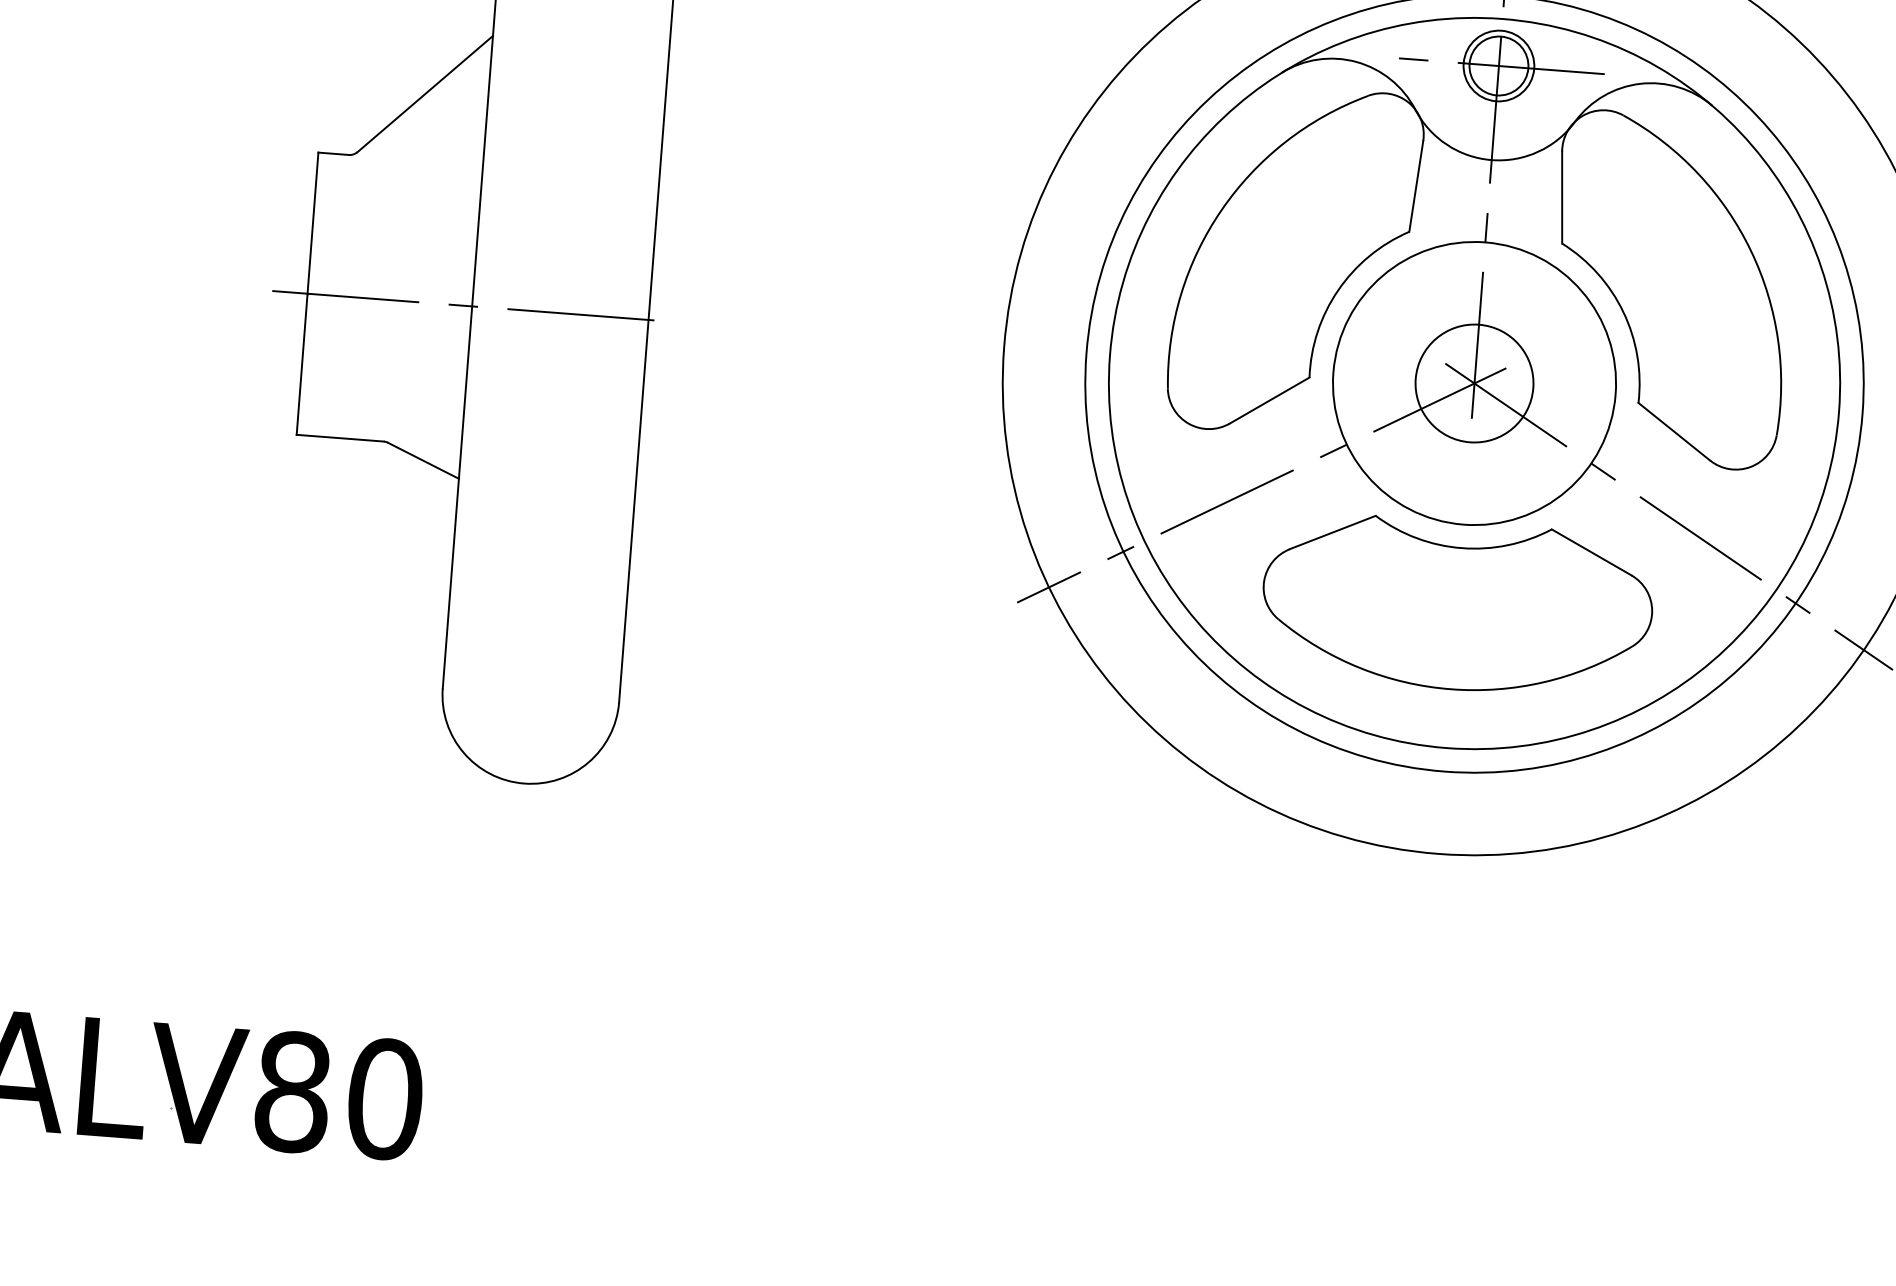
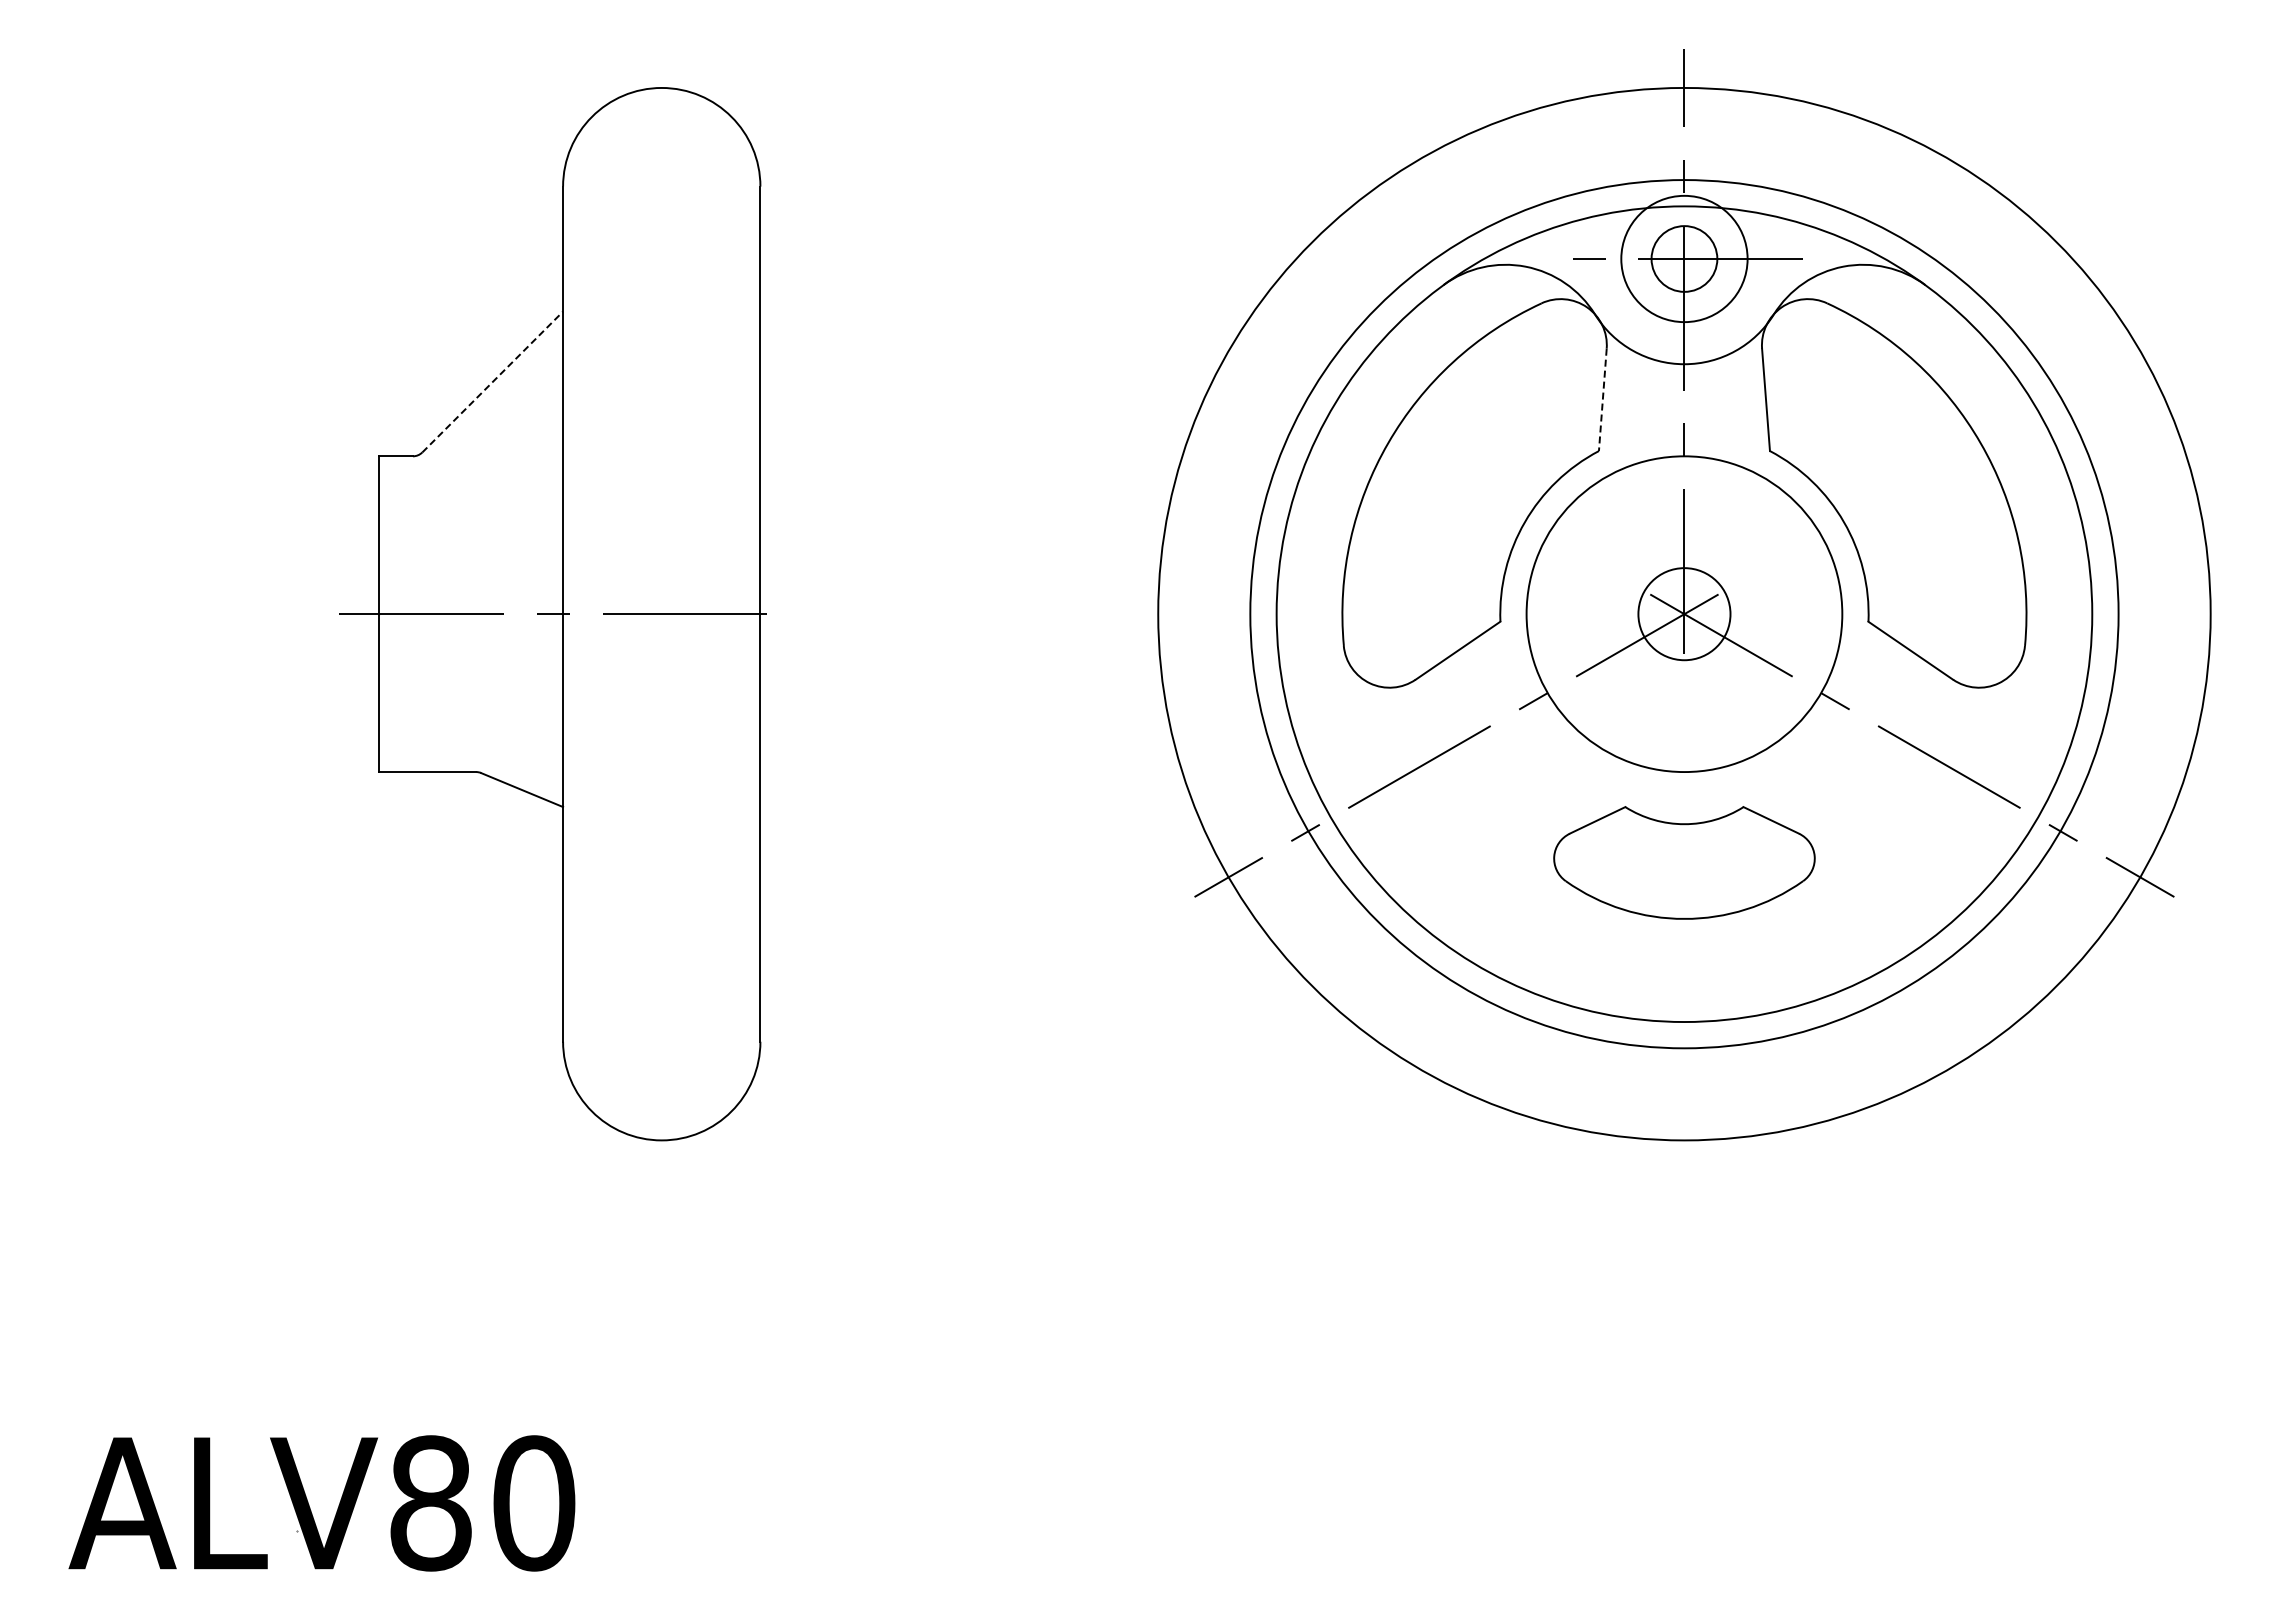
circle: (1499, 65) -> (1684, 258), size x1.6
line: (425, 94) -> (492, 382), solid -> dashed
line: (1415, 186) -> (1602, 400), solid -> dashed
circle: (1474, 382) -> (1684, 613), size x0.7
part: (1457, 605) -> (1684, 862), size x0.6

